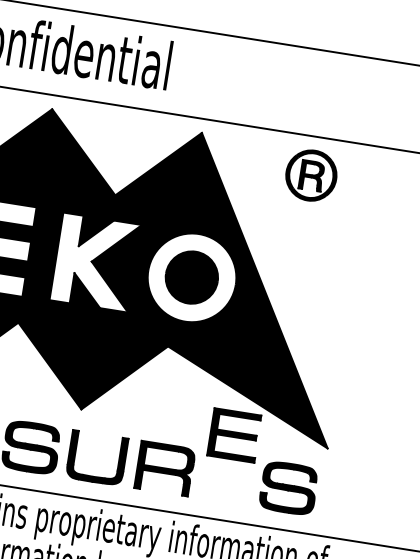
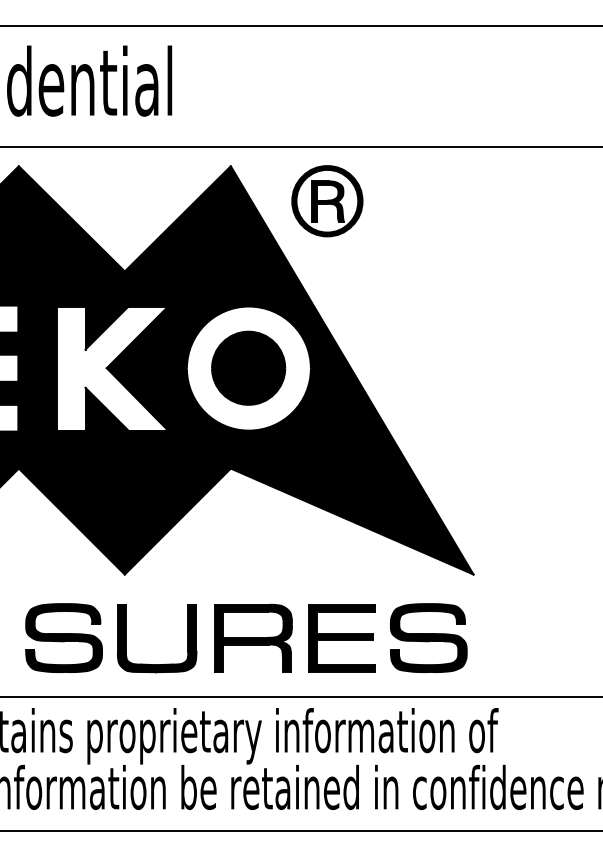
part: (311, 175) -> (327, 201), moved
part: (234, 435) -> (341, 638), moved

